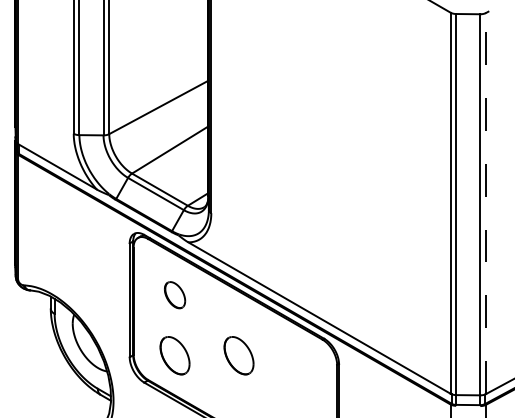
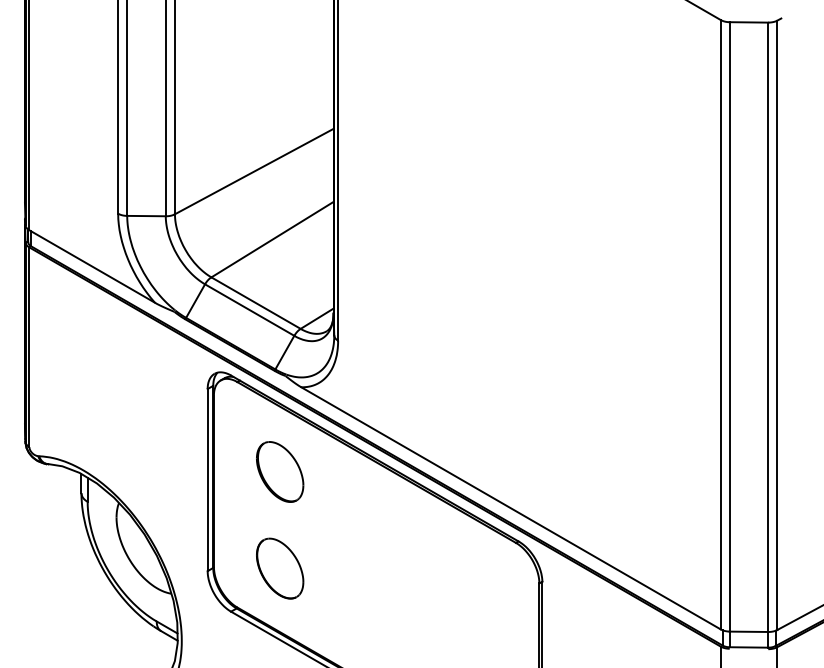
line: (486, 203) -> (778, 325), dashed -> solid
part: (174, 294) -> (279, 470), size x1.43
part: (238, 355) -> (381, 568), removed

